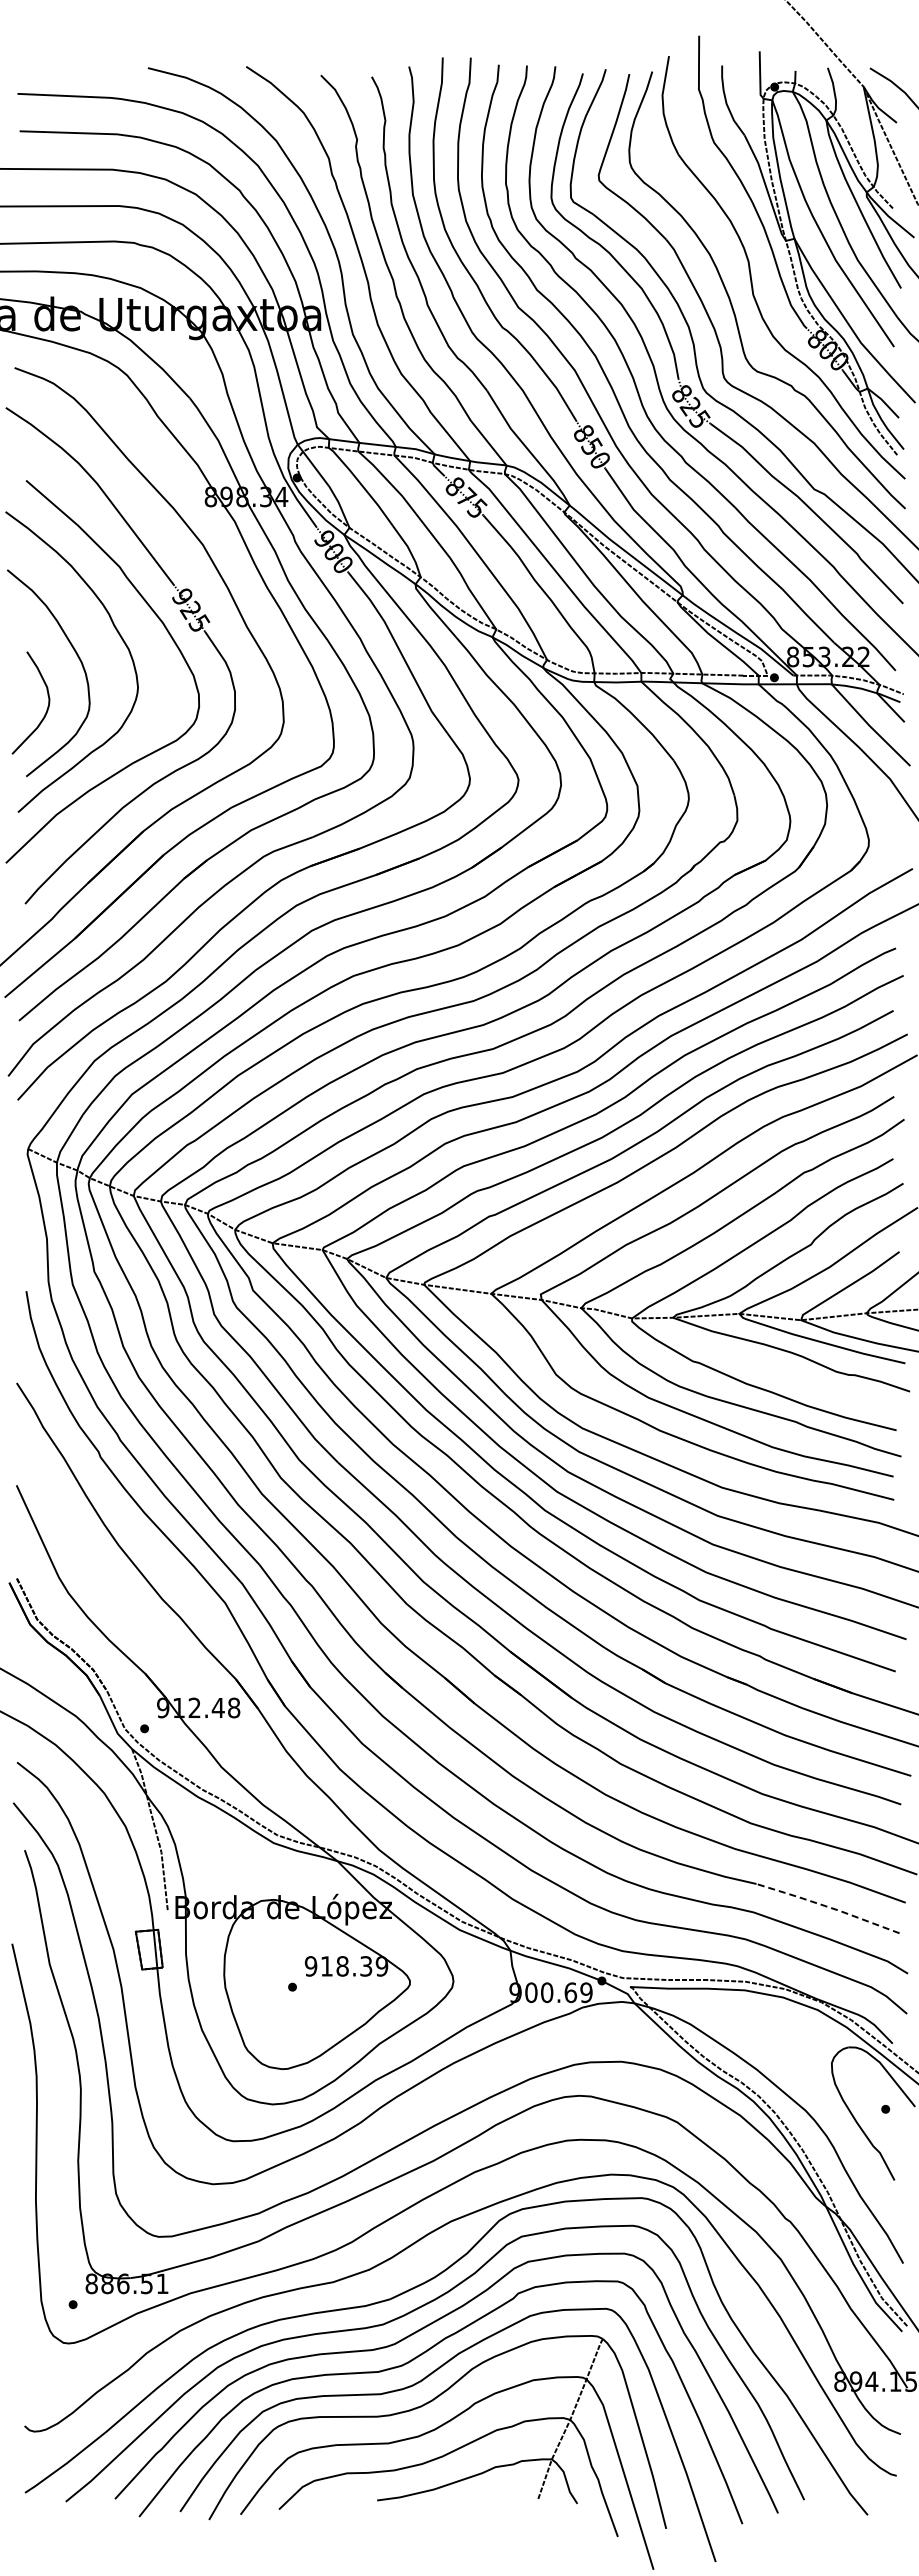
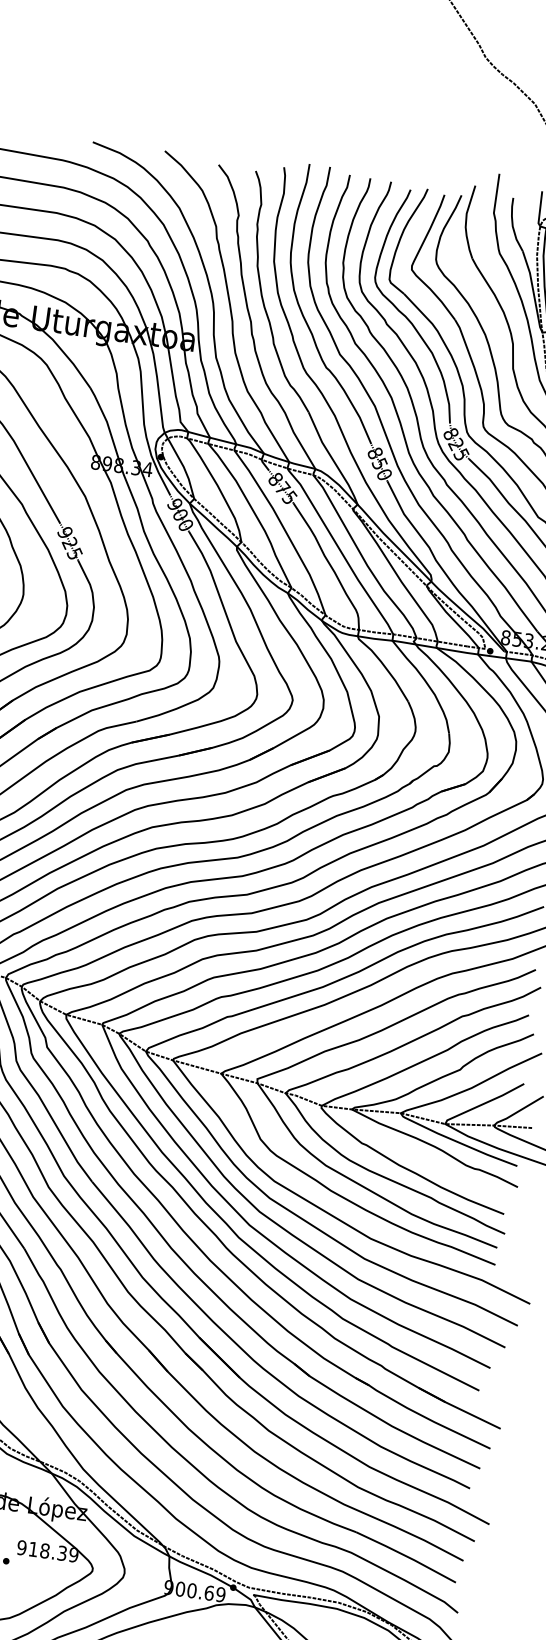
line: (828, 1907) -> (406, 1556), dashed -> solid

